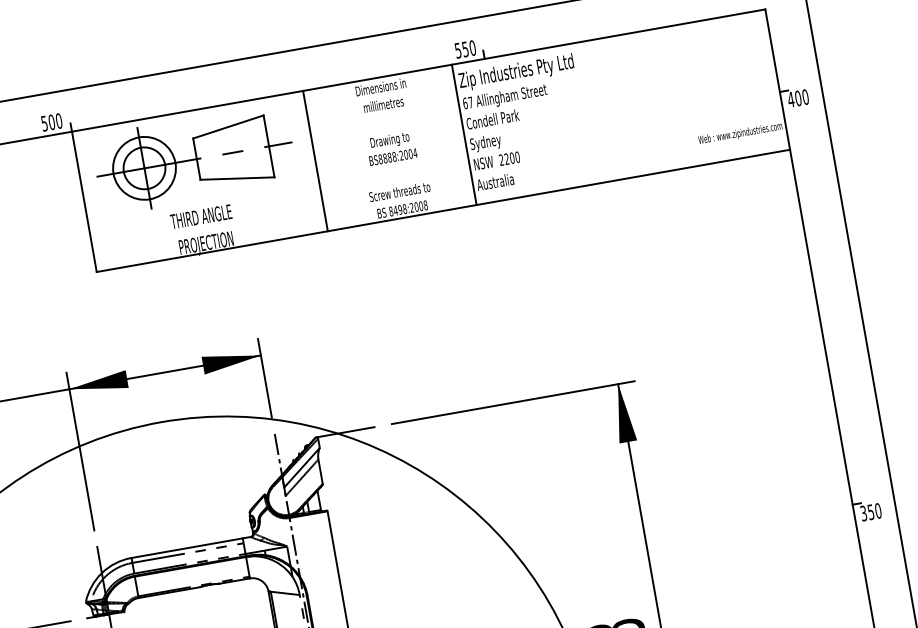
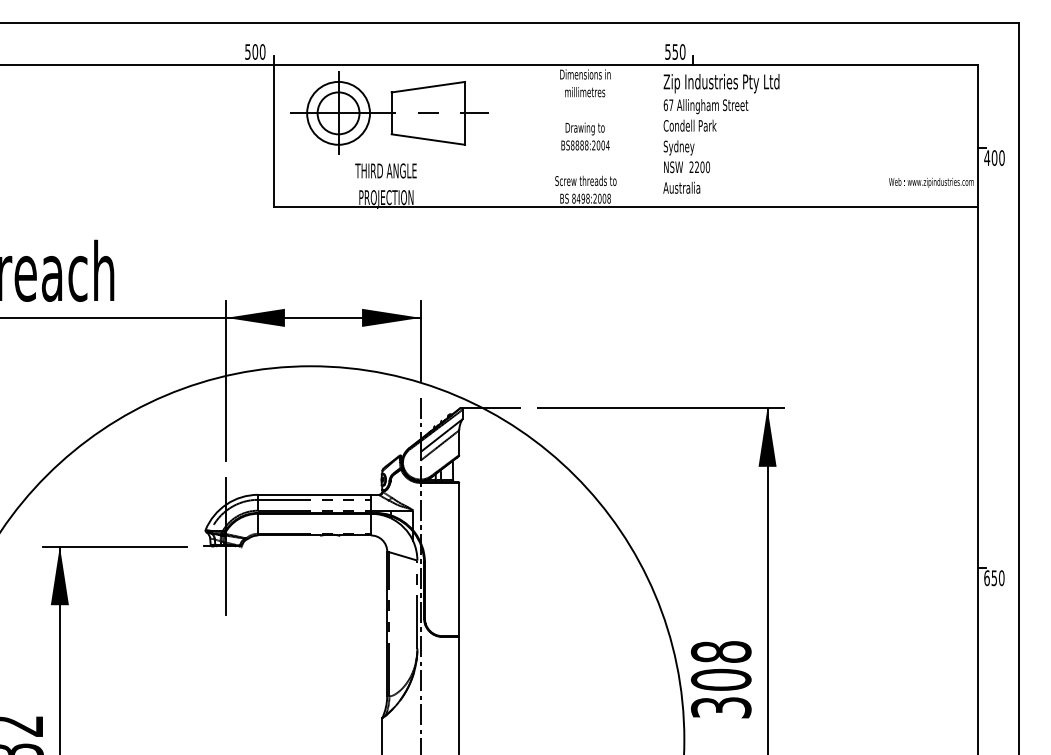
line: (464, 134) -> (659, 135), removed
line: (315, 160) -> (508, 135), removed
text: (863, 513) -> (986, 578), 350 -> 650

